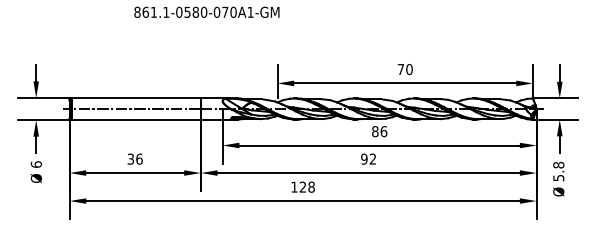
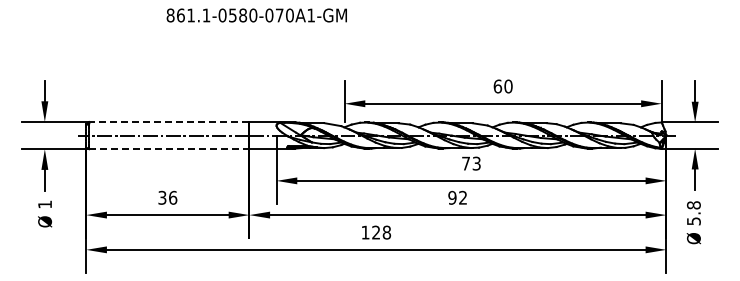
text: (400, 69) -> (497, 86), 70 -> 60
line: (135, 98) -> (168, 122), solid -> dashed
line: (136, 120) -> (169, 149), solid -> dashed
text: (379, 131) -> (471, 163), 86 -> 73
text: (36, 164) -> (45, 204), 6 -> 1

